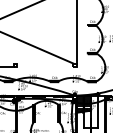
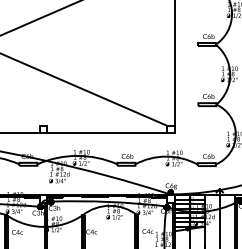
line: (45, 67) -> (107, 134), added

